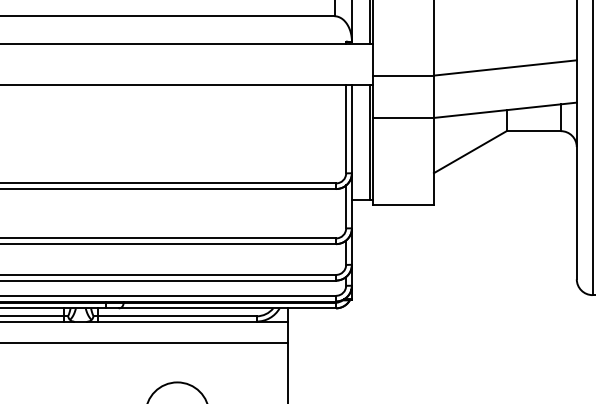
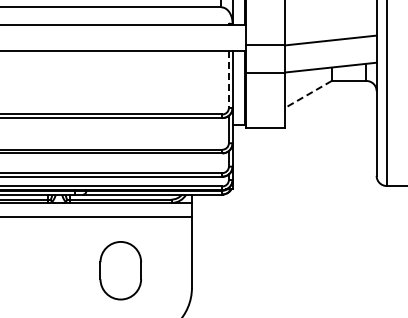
line: (345, 130) -> (228, 80), solid -> dashed
line: (470, 152) -> (308, 94), solid -> dashed

